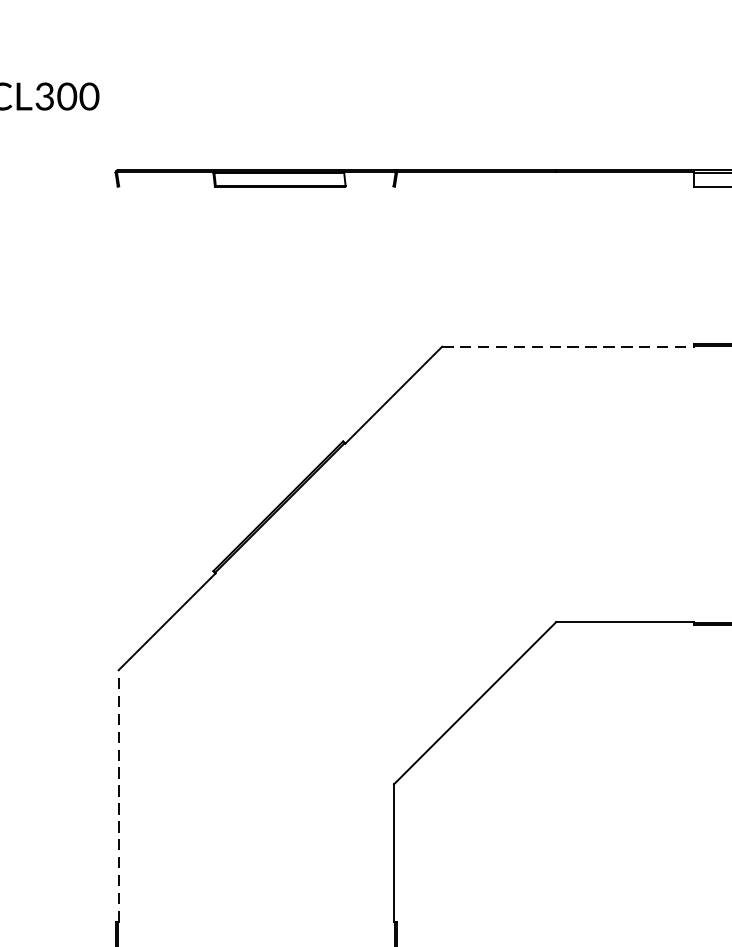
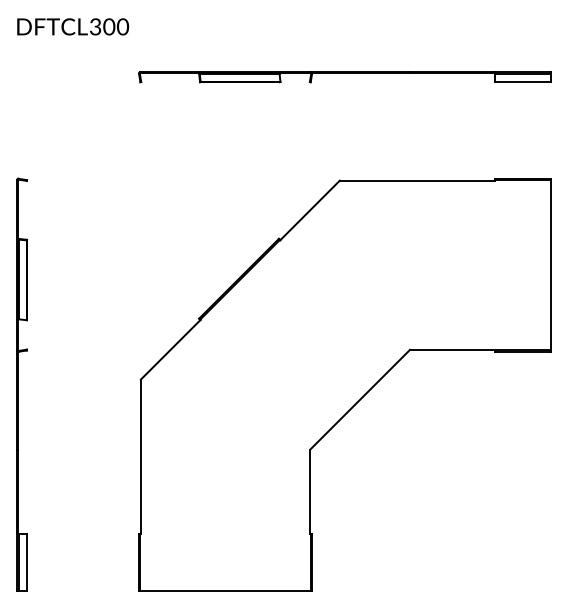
line: (568, 346) -> (417, 180), dashed -> solid
line: (117, 795) -> (140, 456), dashed -> solid

